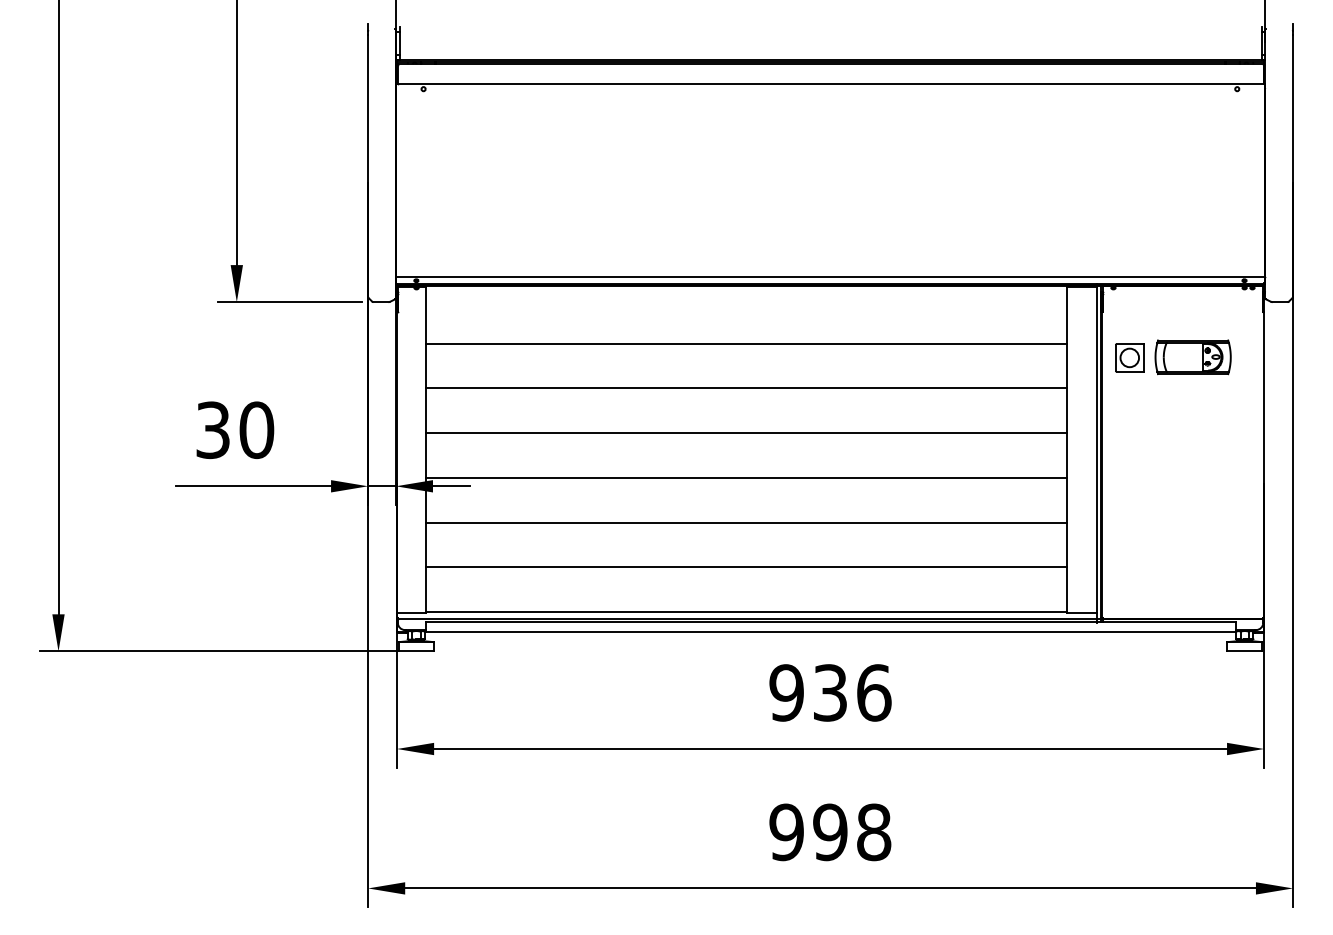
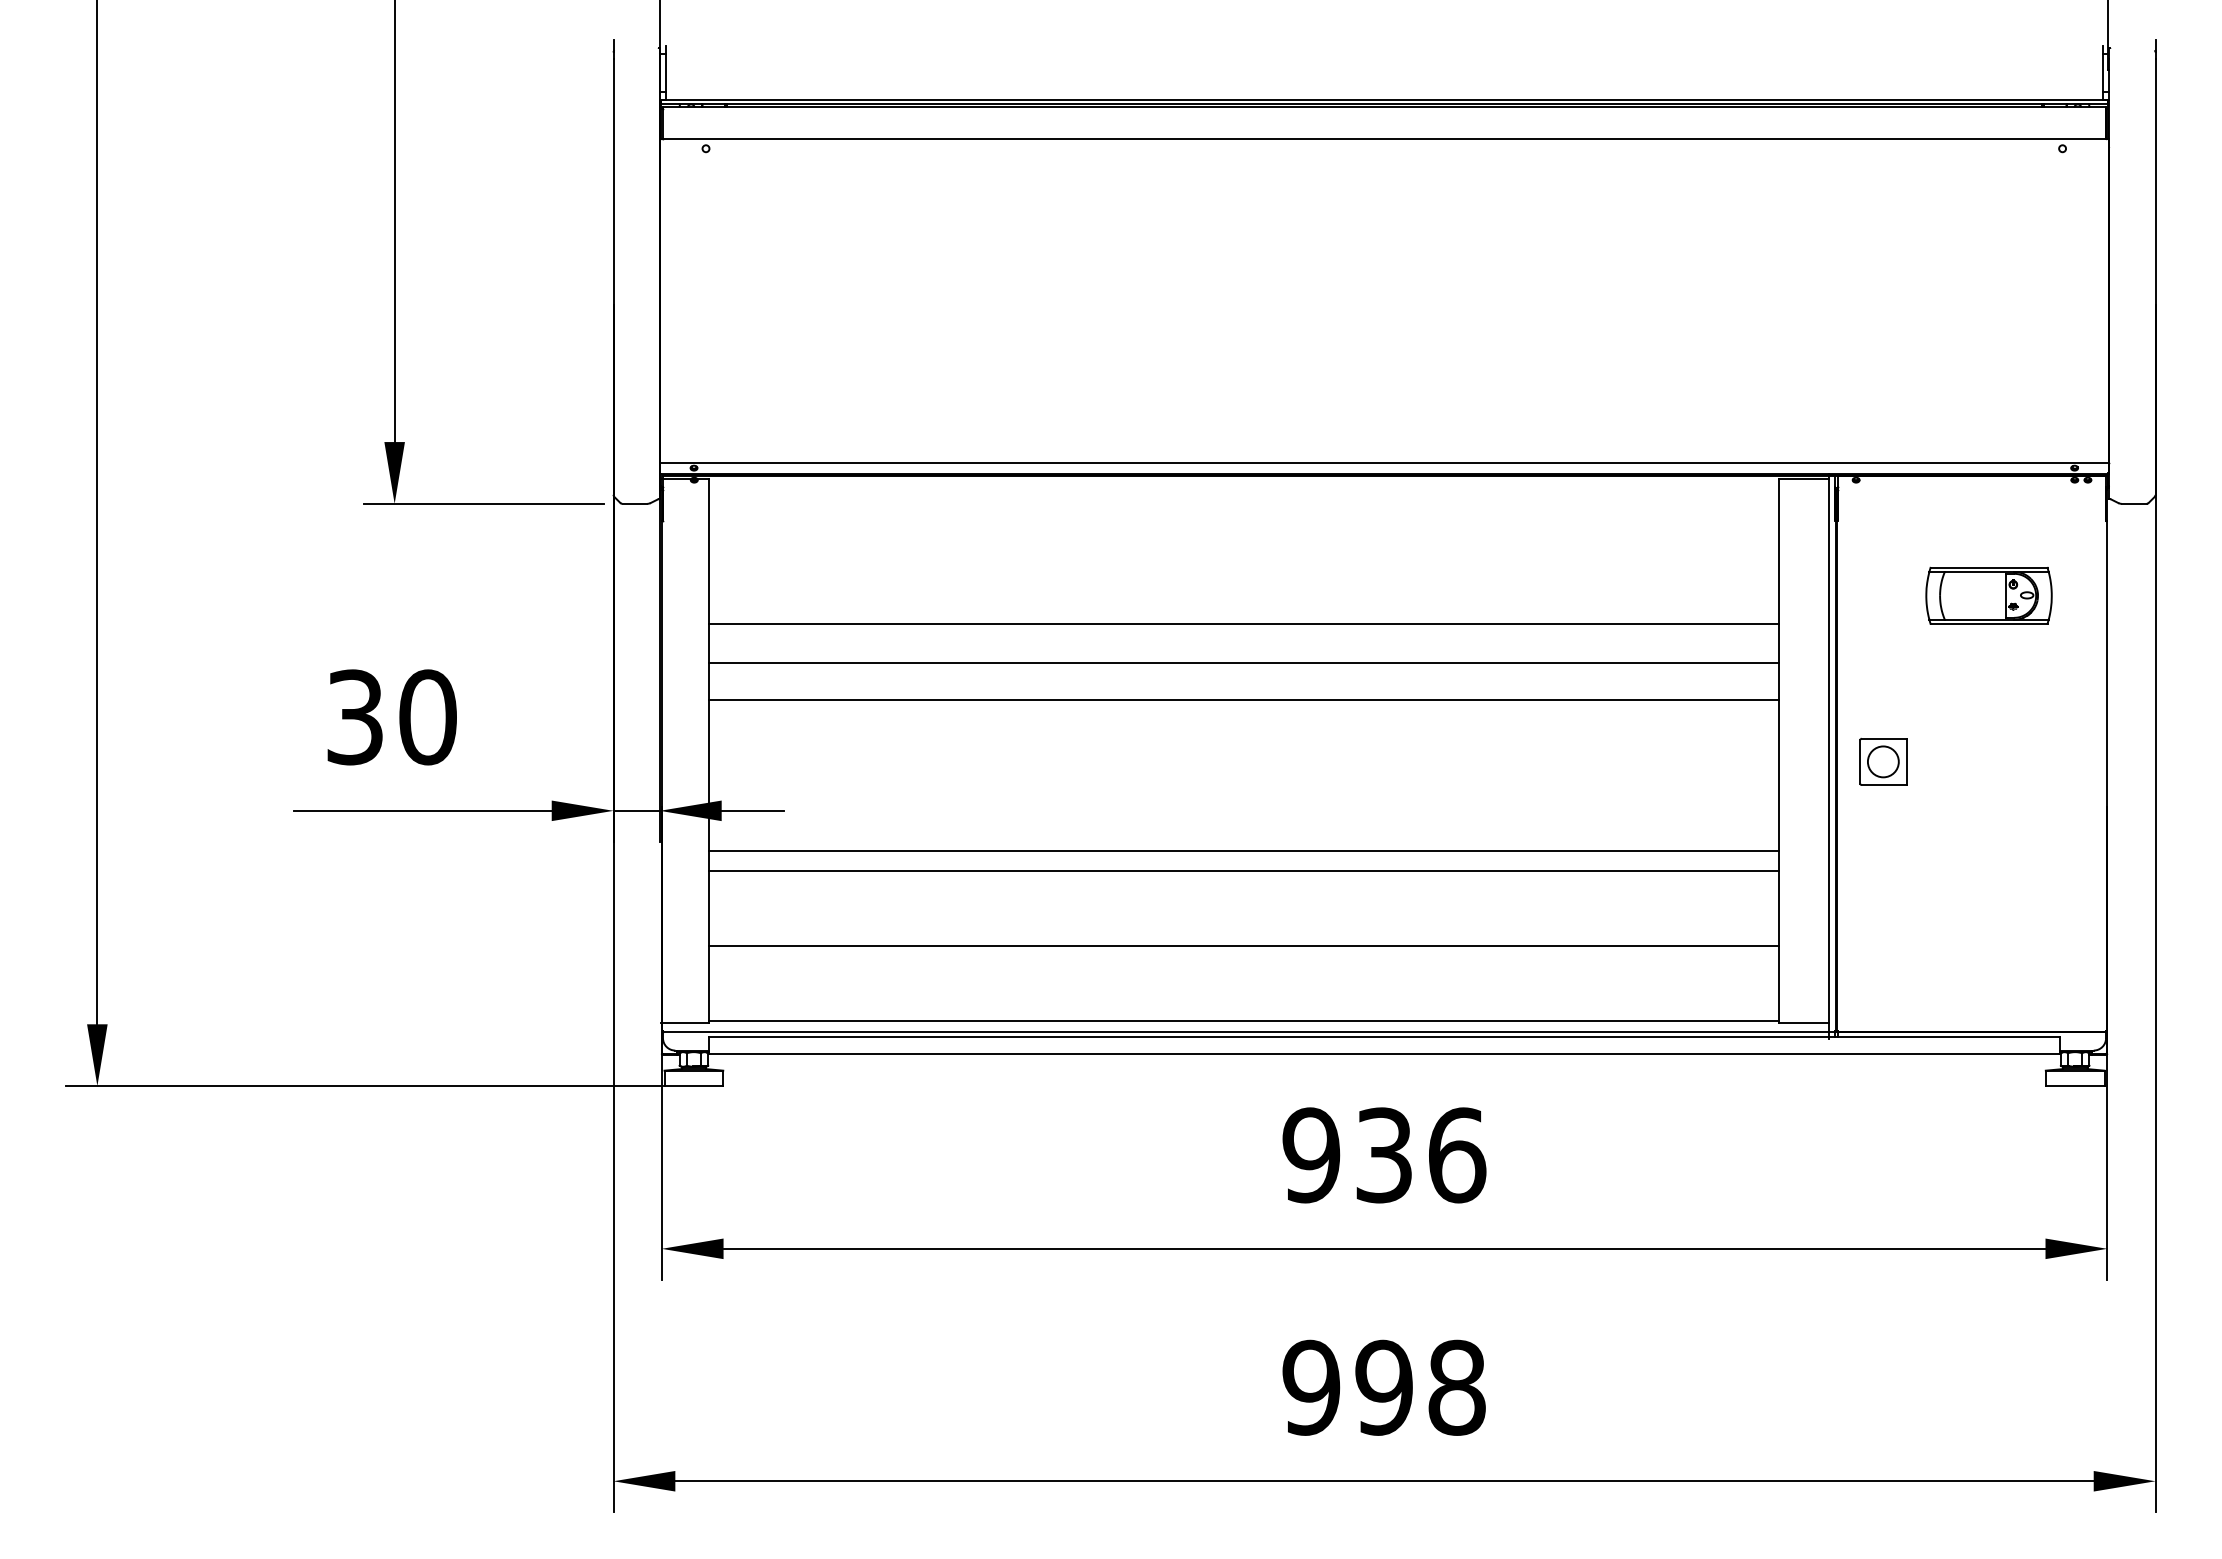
line: (746, 344) -> (1244, 624), moved
part: (1129, 357) -> (1882, 761), moved
line: (746, 387) -> (1244, 699), moved
line: (746, 432) -> (1244, 662), moved
line: (746, 477) -> (1244, 851), moved

